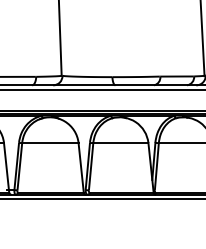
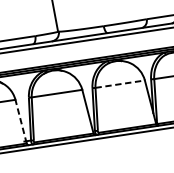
line: (120, 143) -> (119, 84), solid -> dashed
line: (6, 167) -> (20, 121), solid -> dashed

